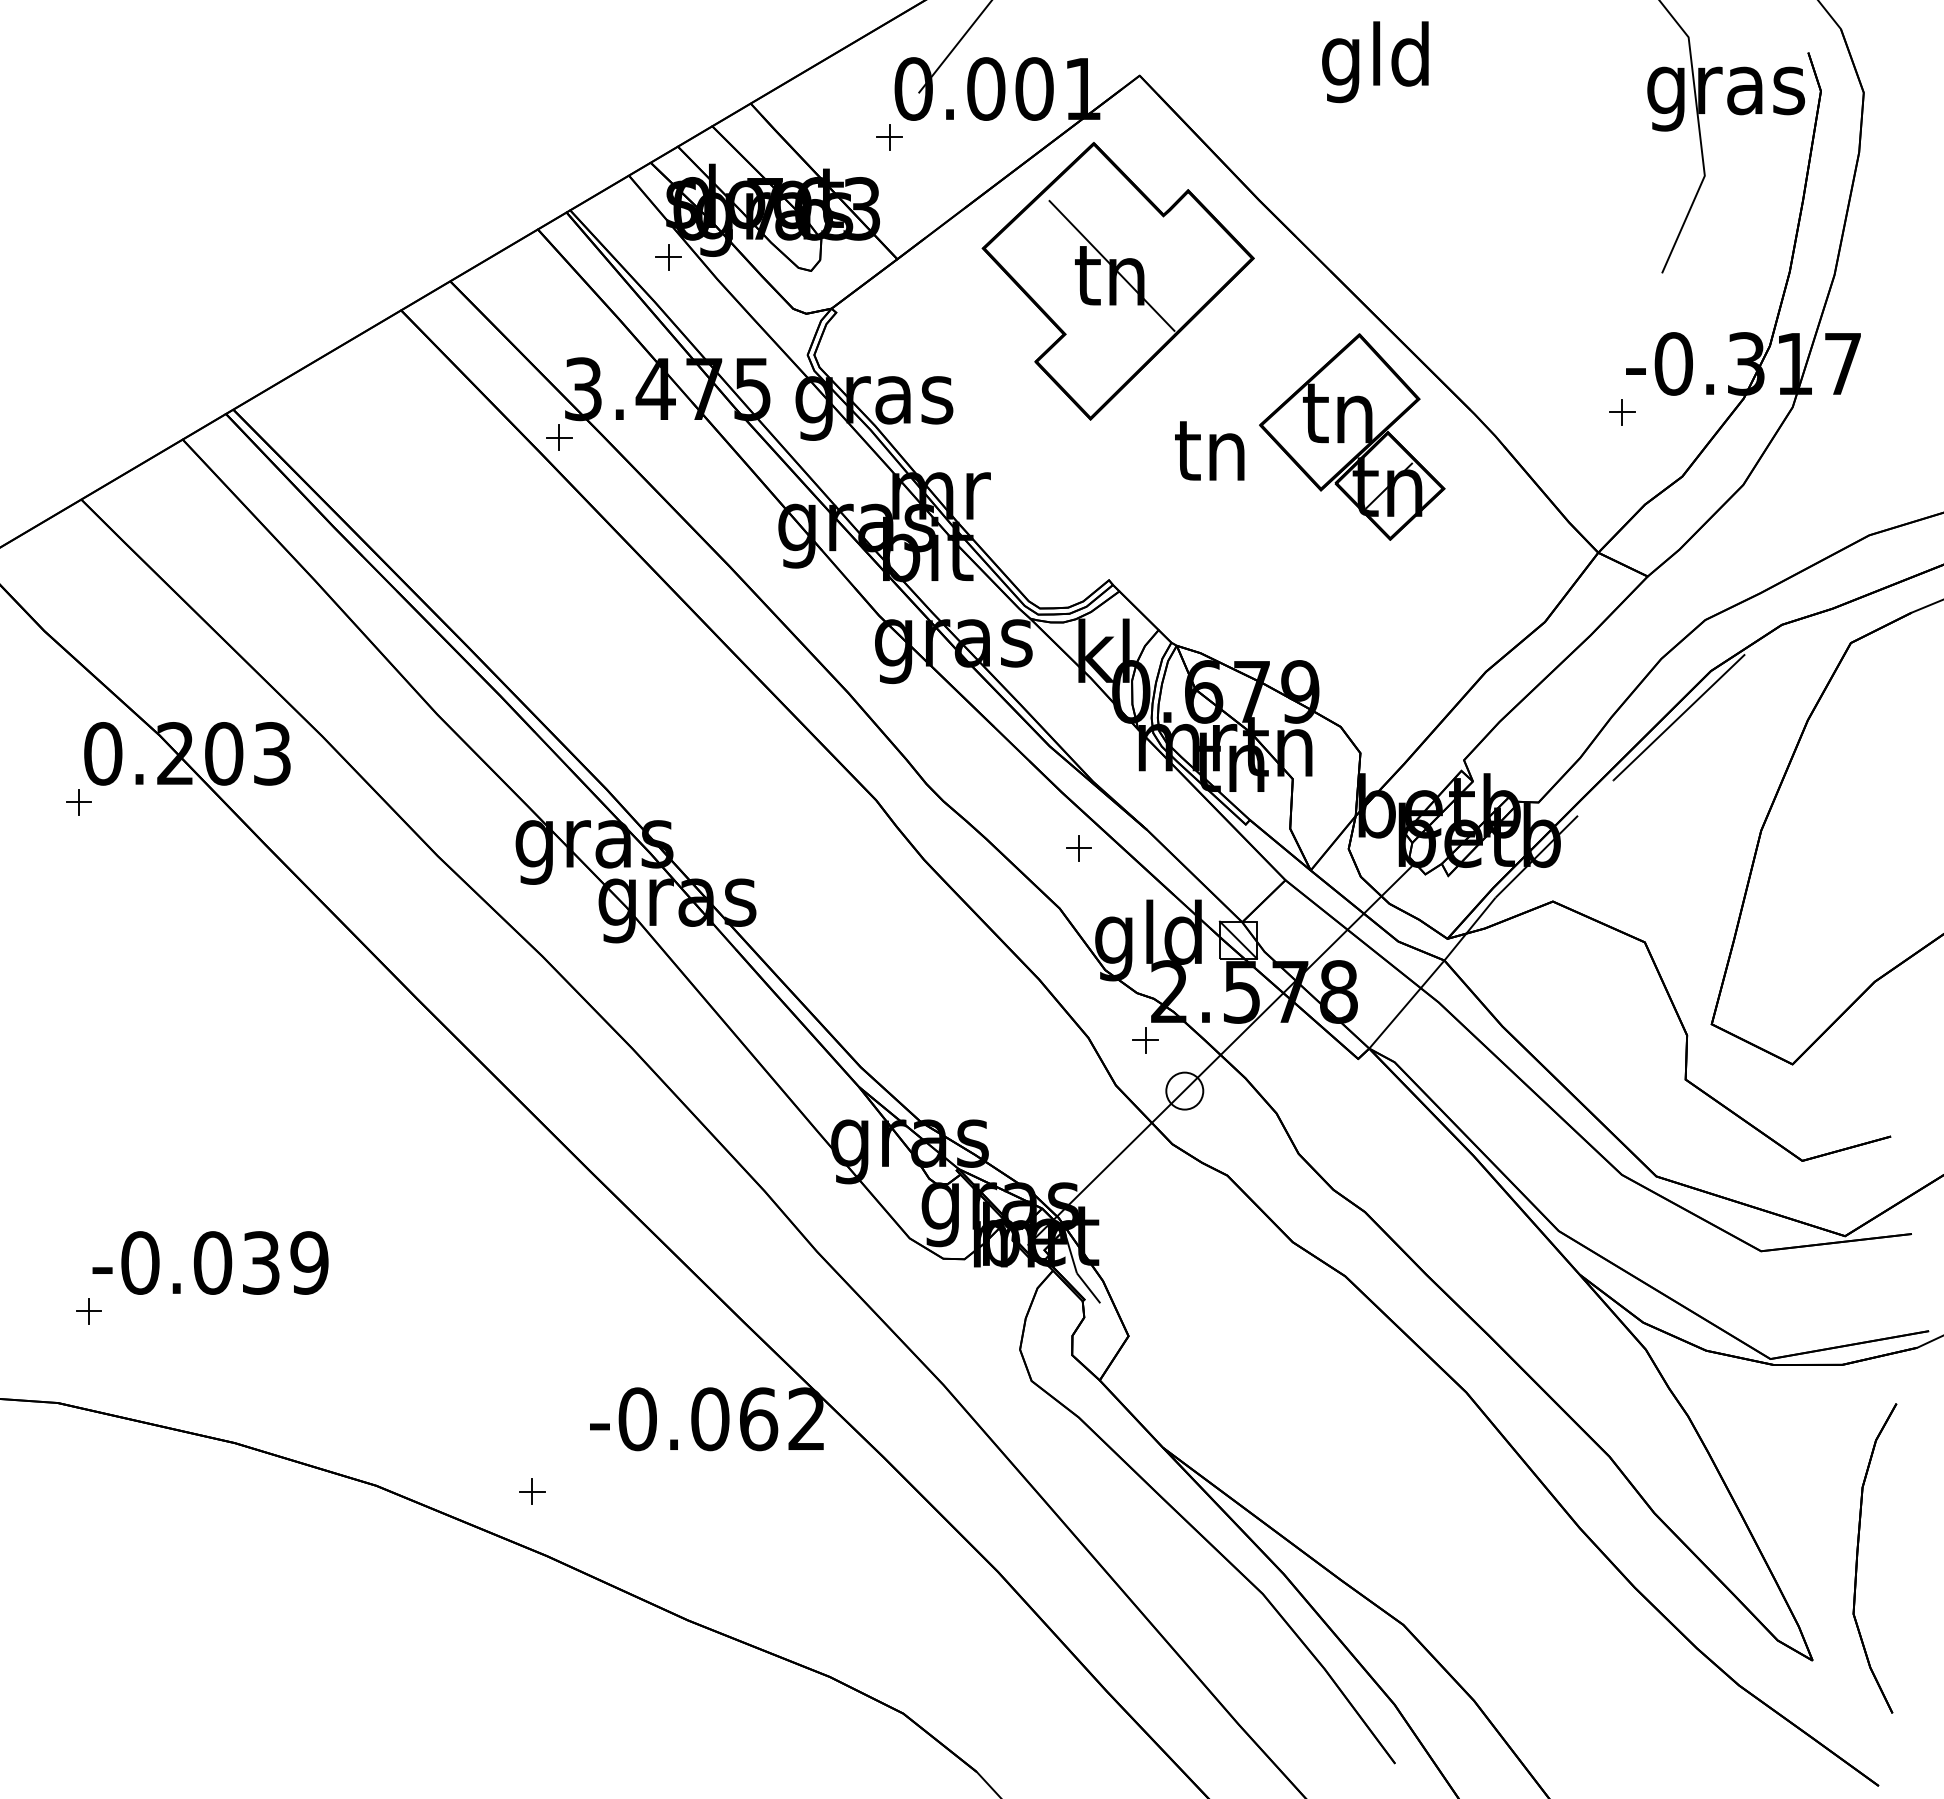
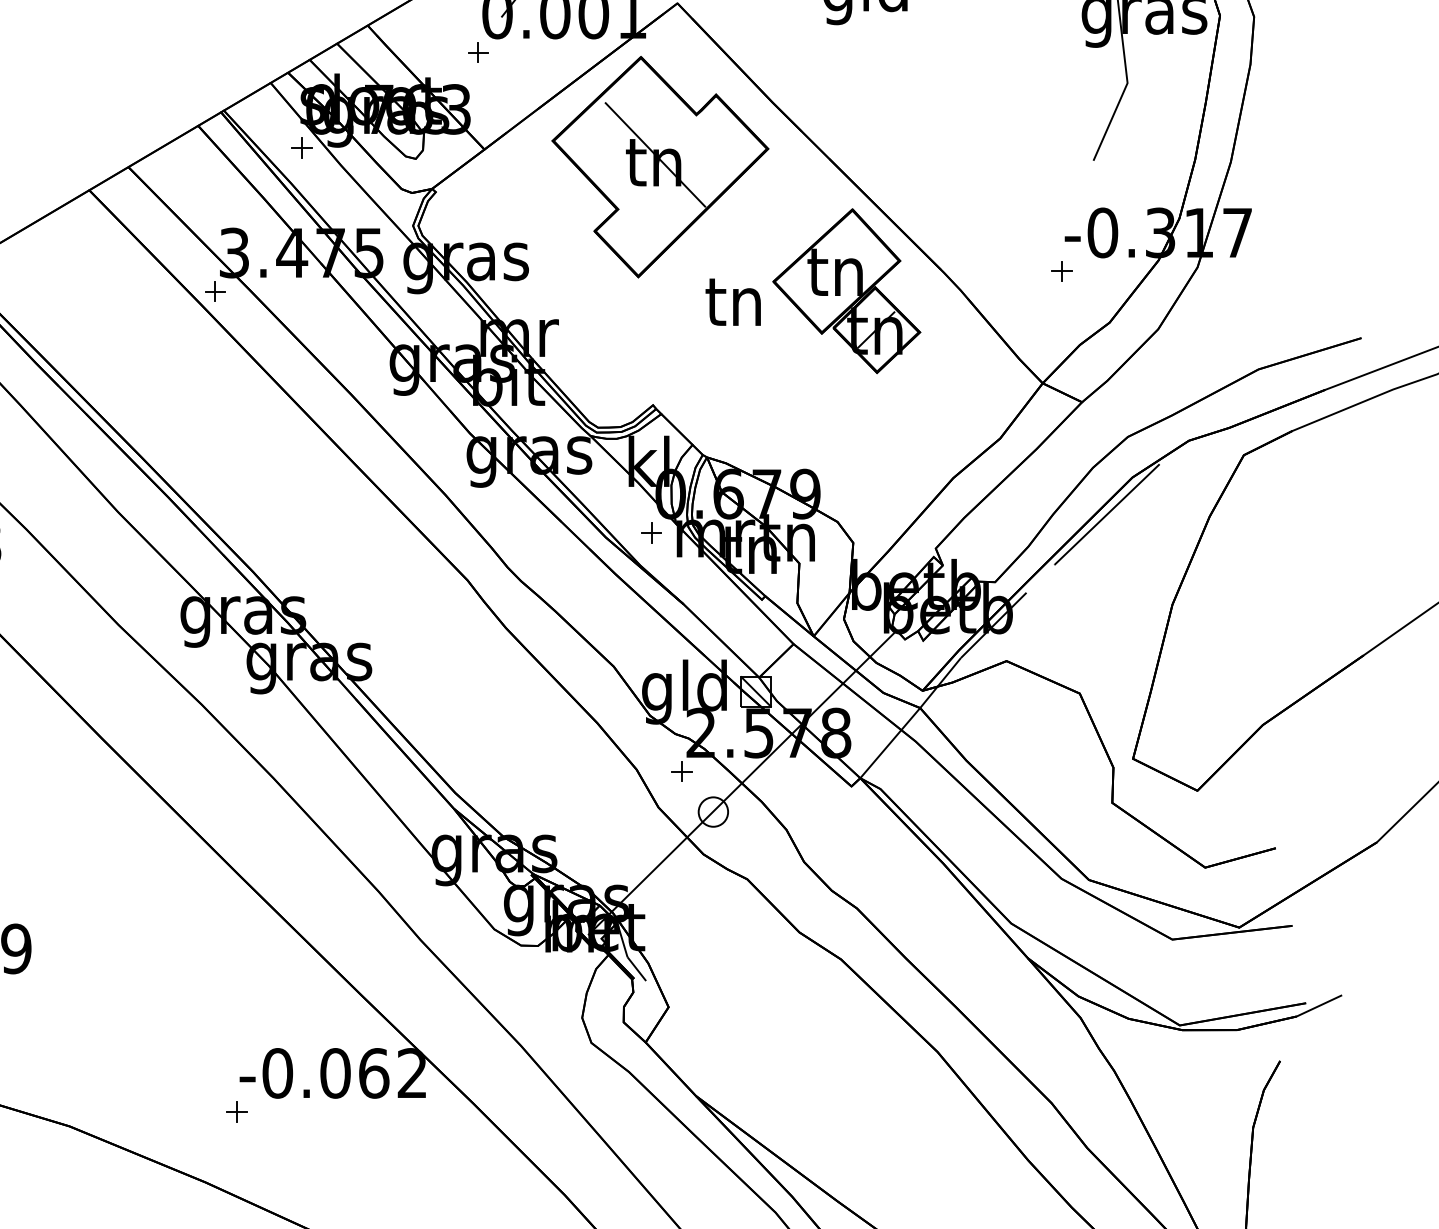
part: (1078, 848) -> (651, 532), moved
part: (532, 1491) -> (236, 1111), moved

